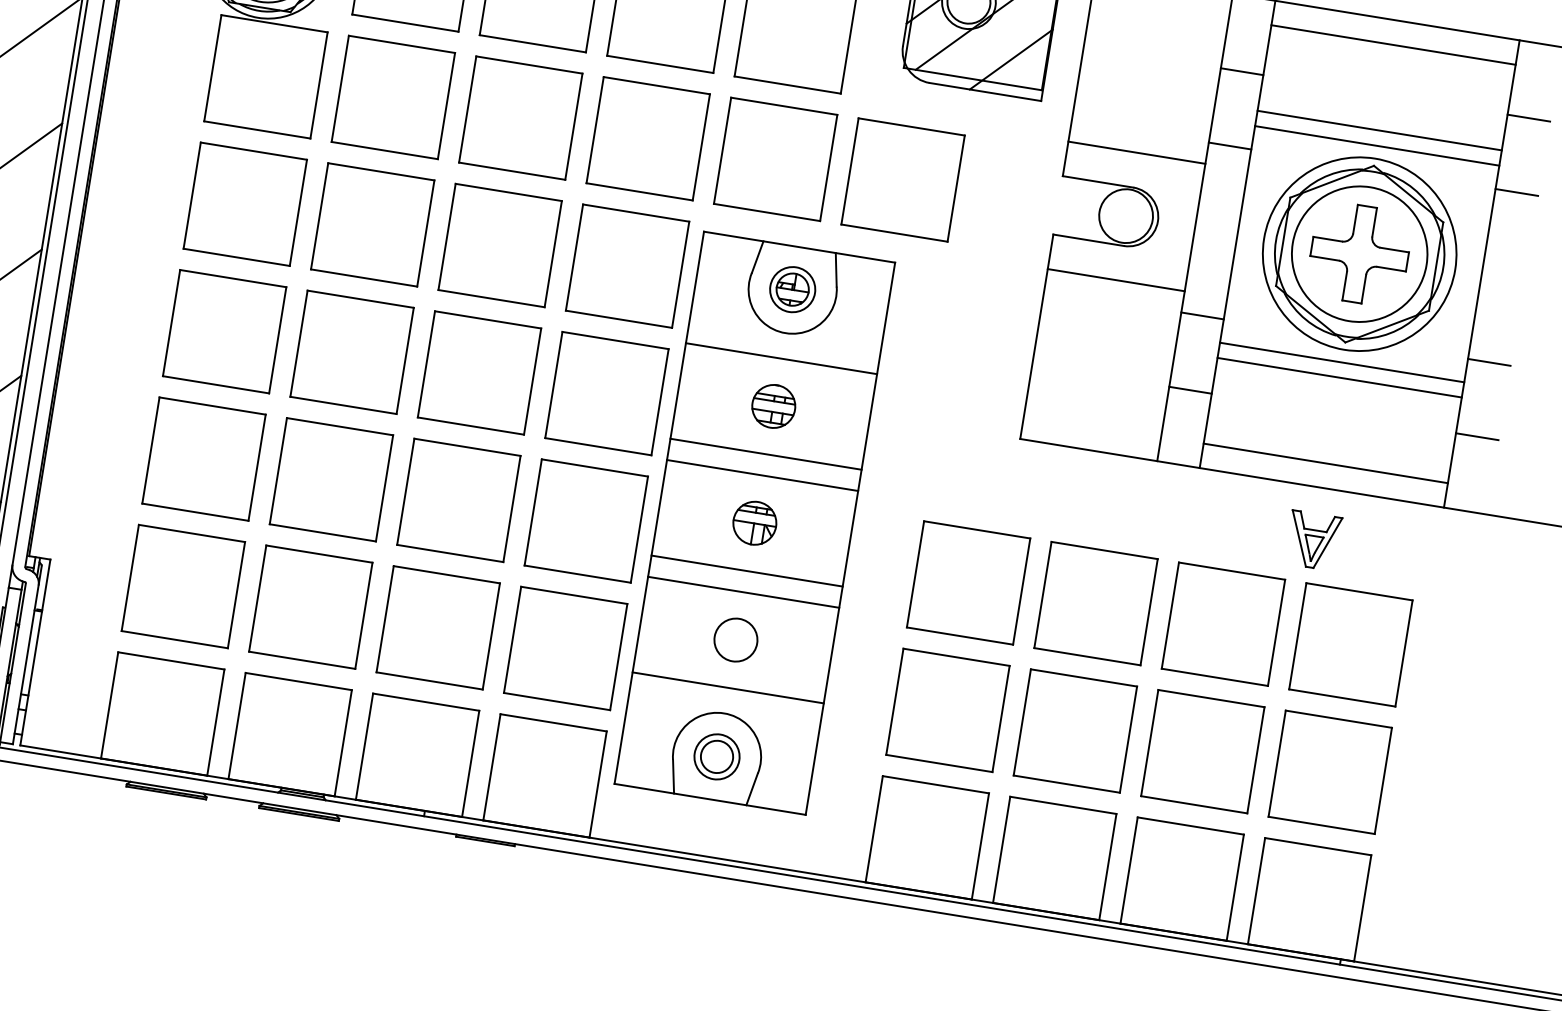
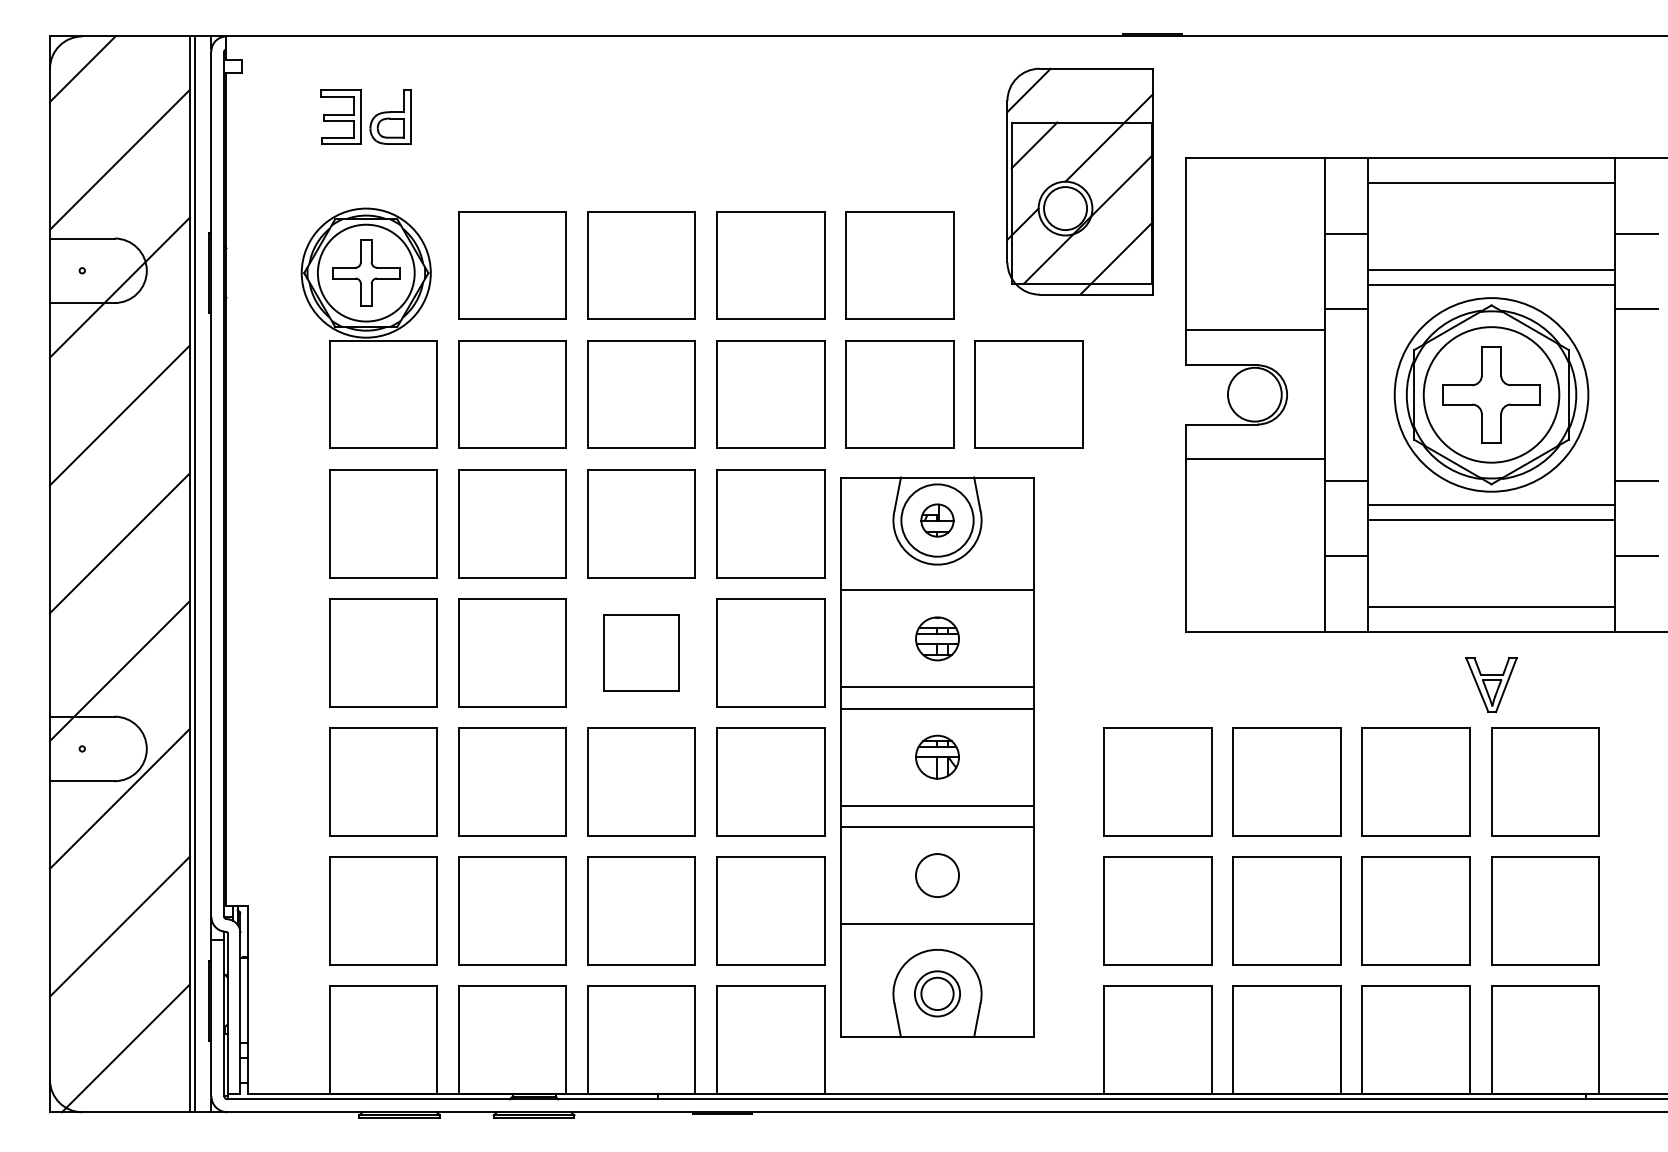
circle: (792, 289) -> (937, 520), size x1.6
part: (479, 372) -> (641, 652), size x0.7

